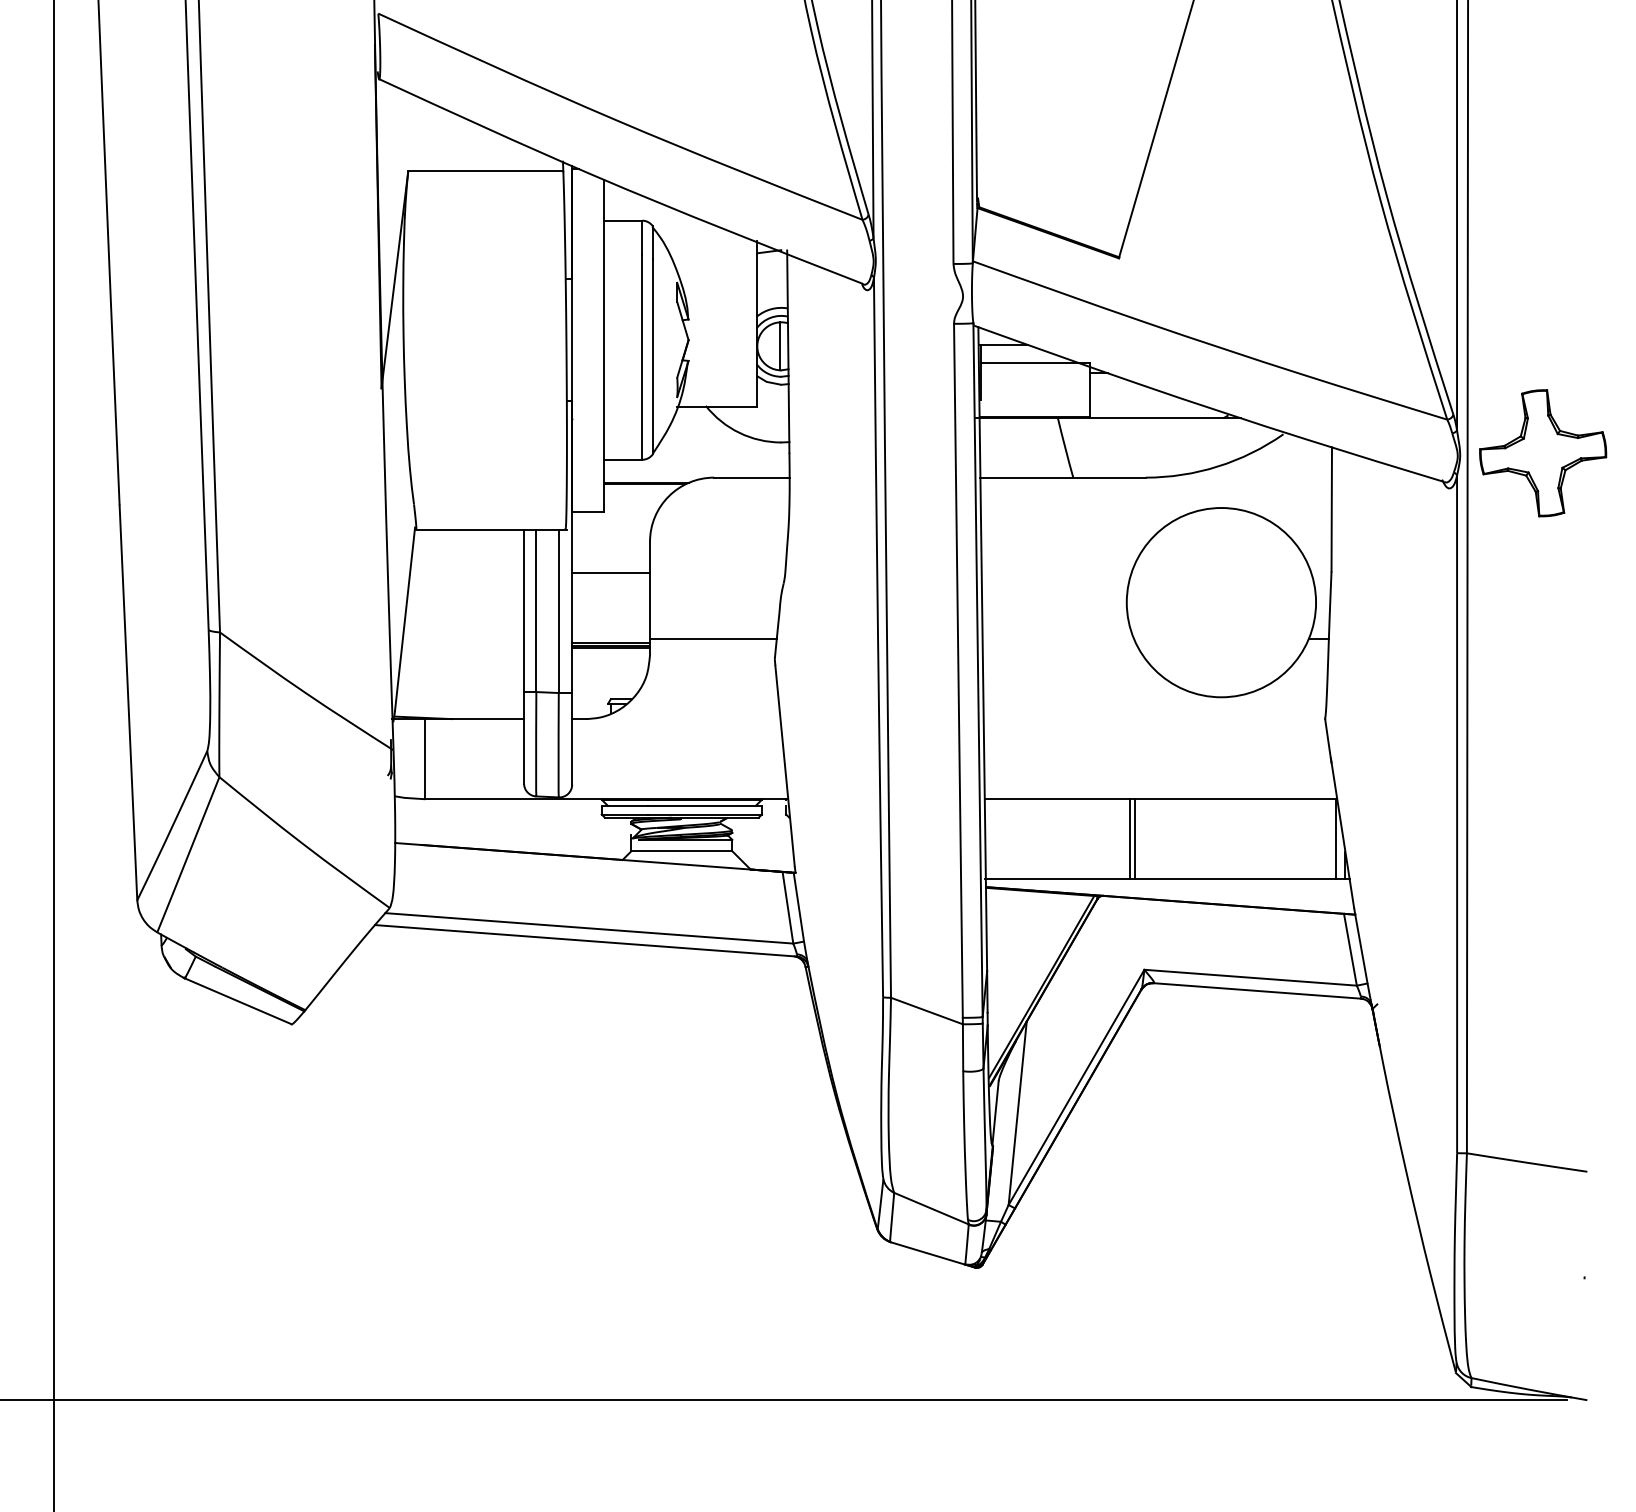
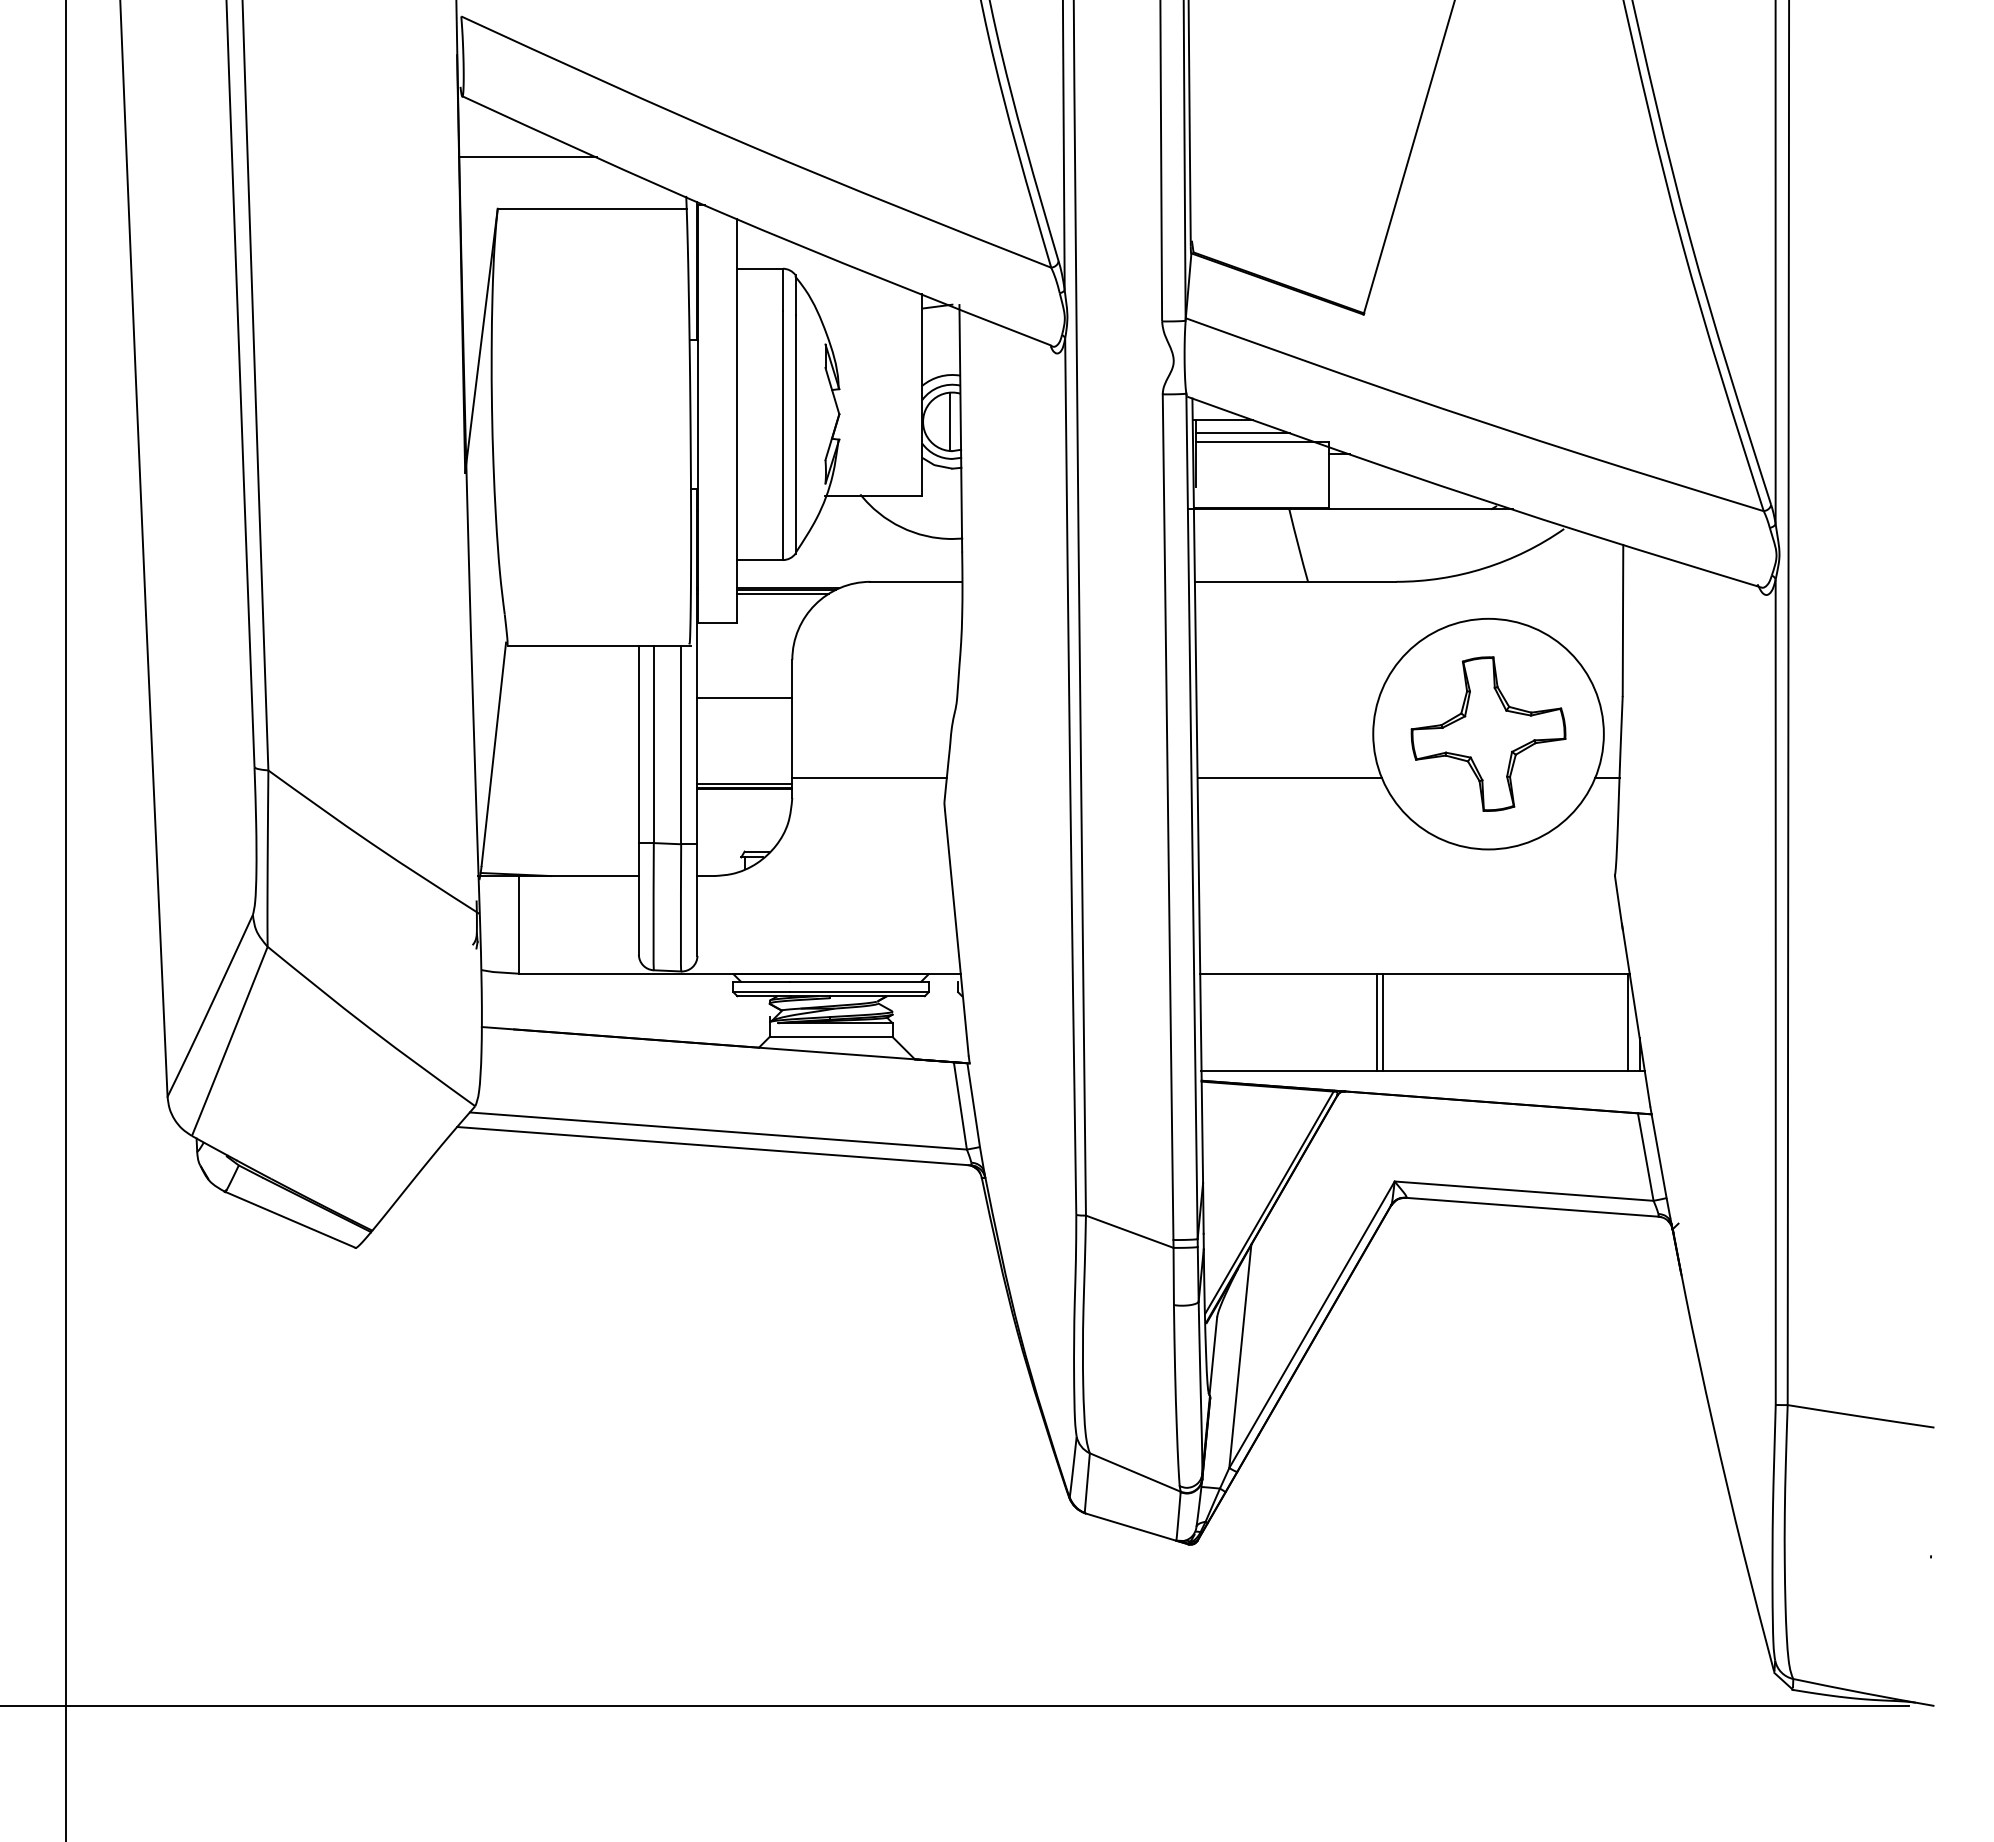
line: (432, 128) -> (527, 156), added
line: (1019, 355) -> (1242, 433), added
part: (1543, 452) -> (1488, 733), moved
line: (641, 487) -> (782, 593), added
line: (1058, 639) -> (1289, 778), added

